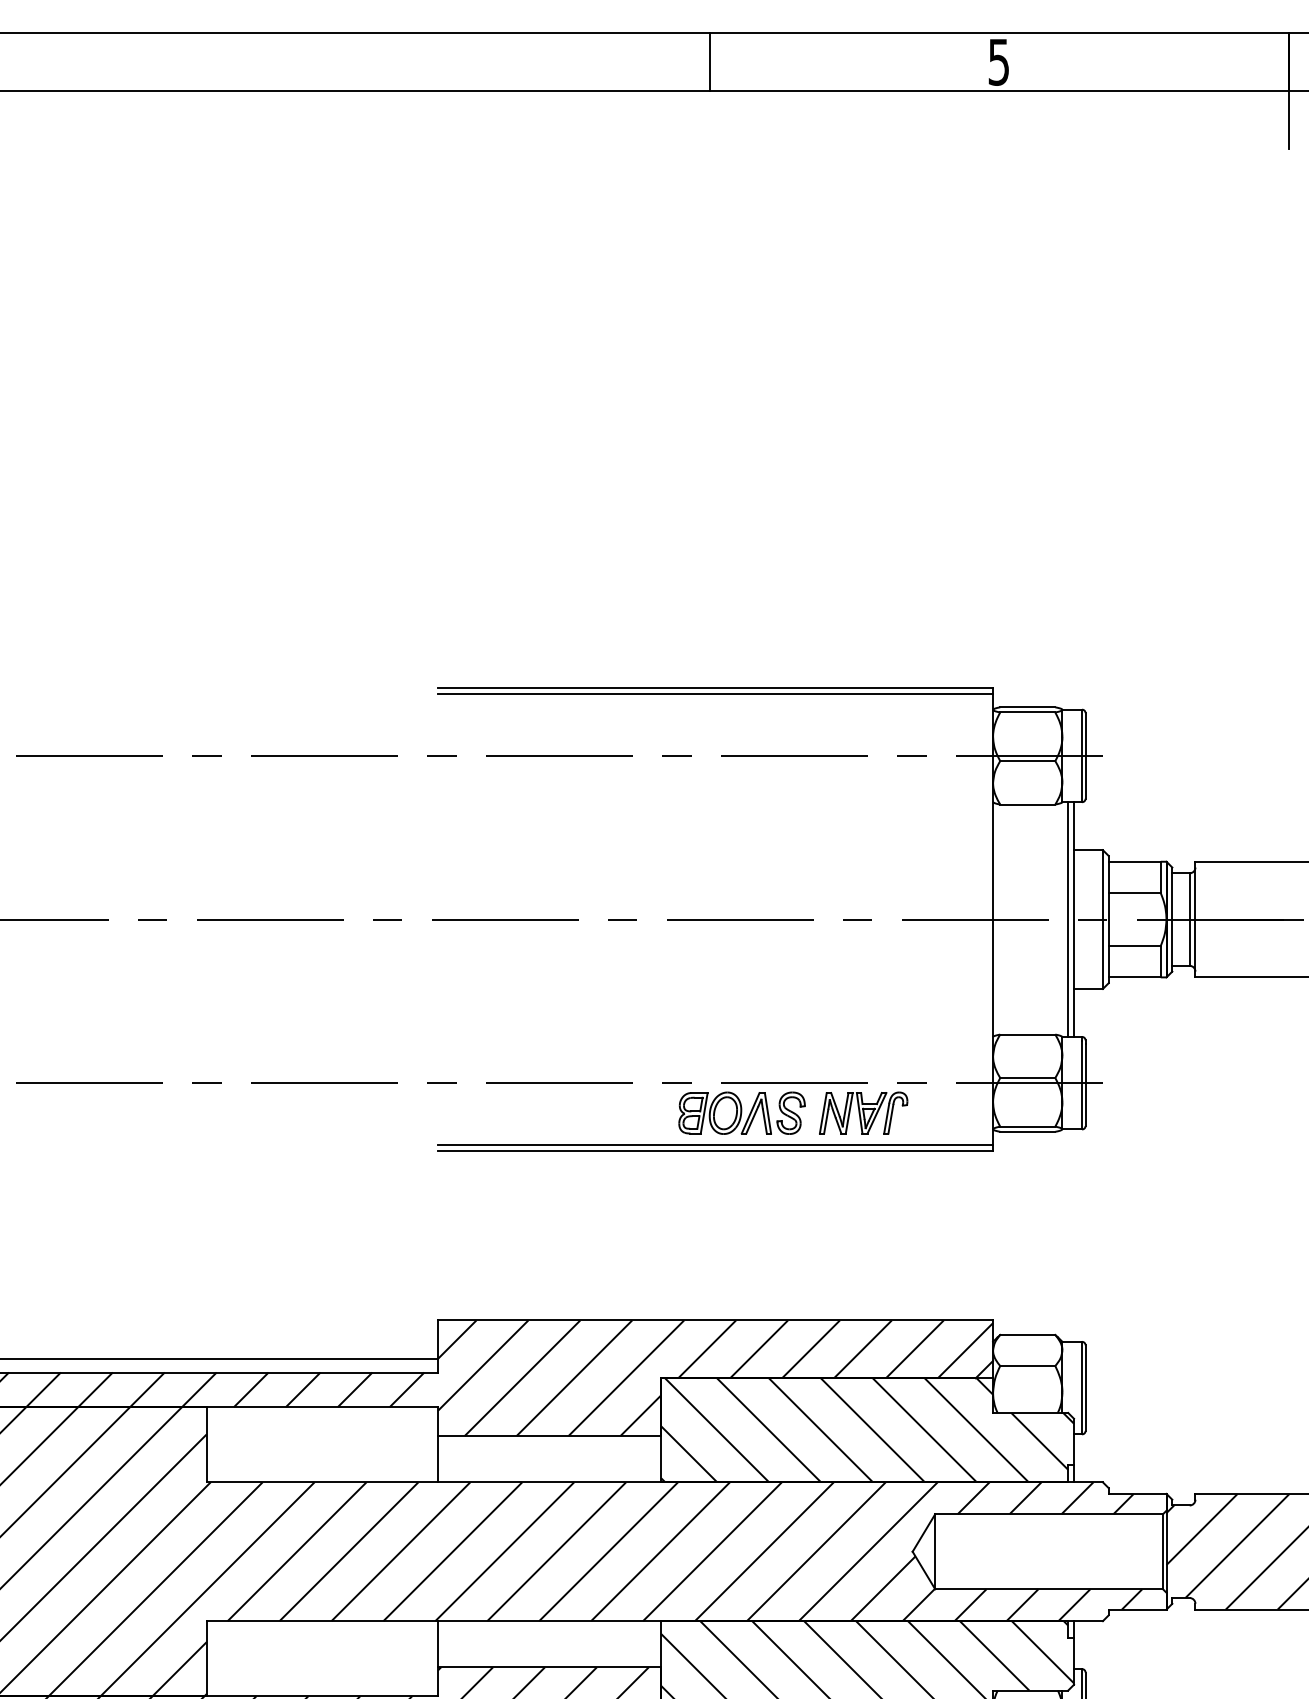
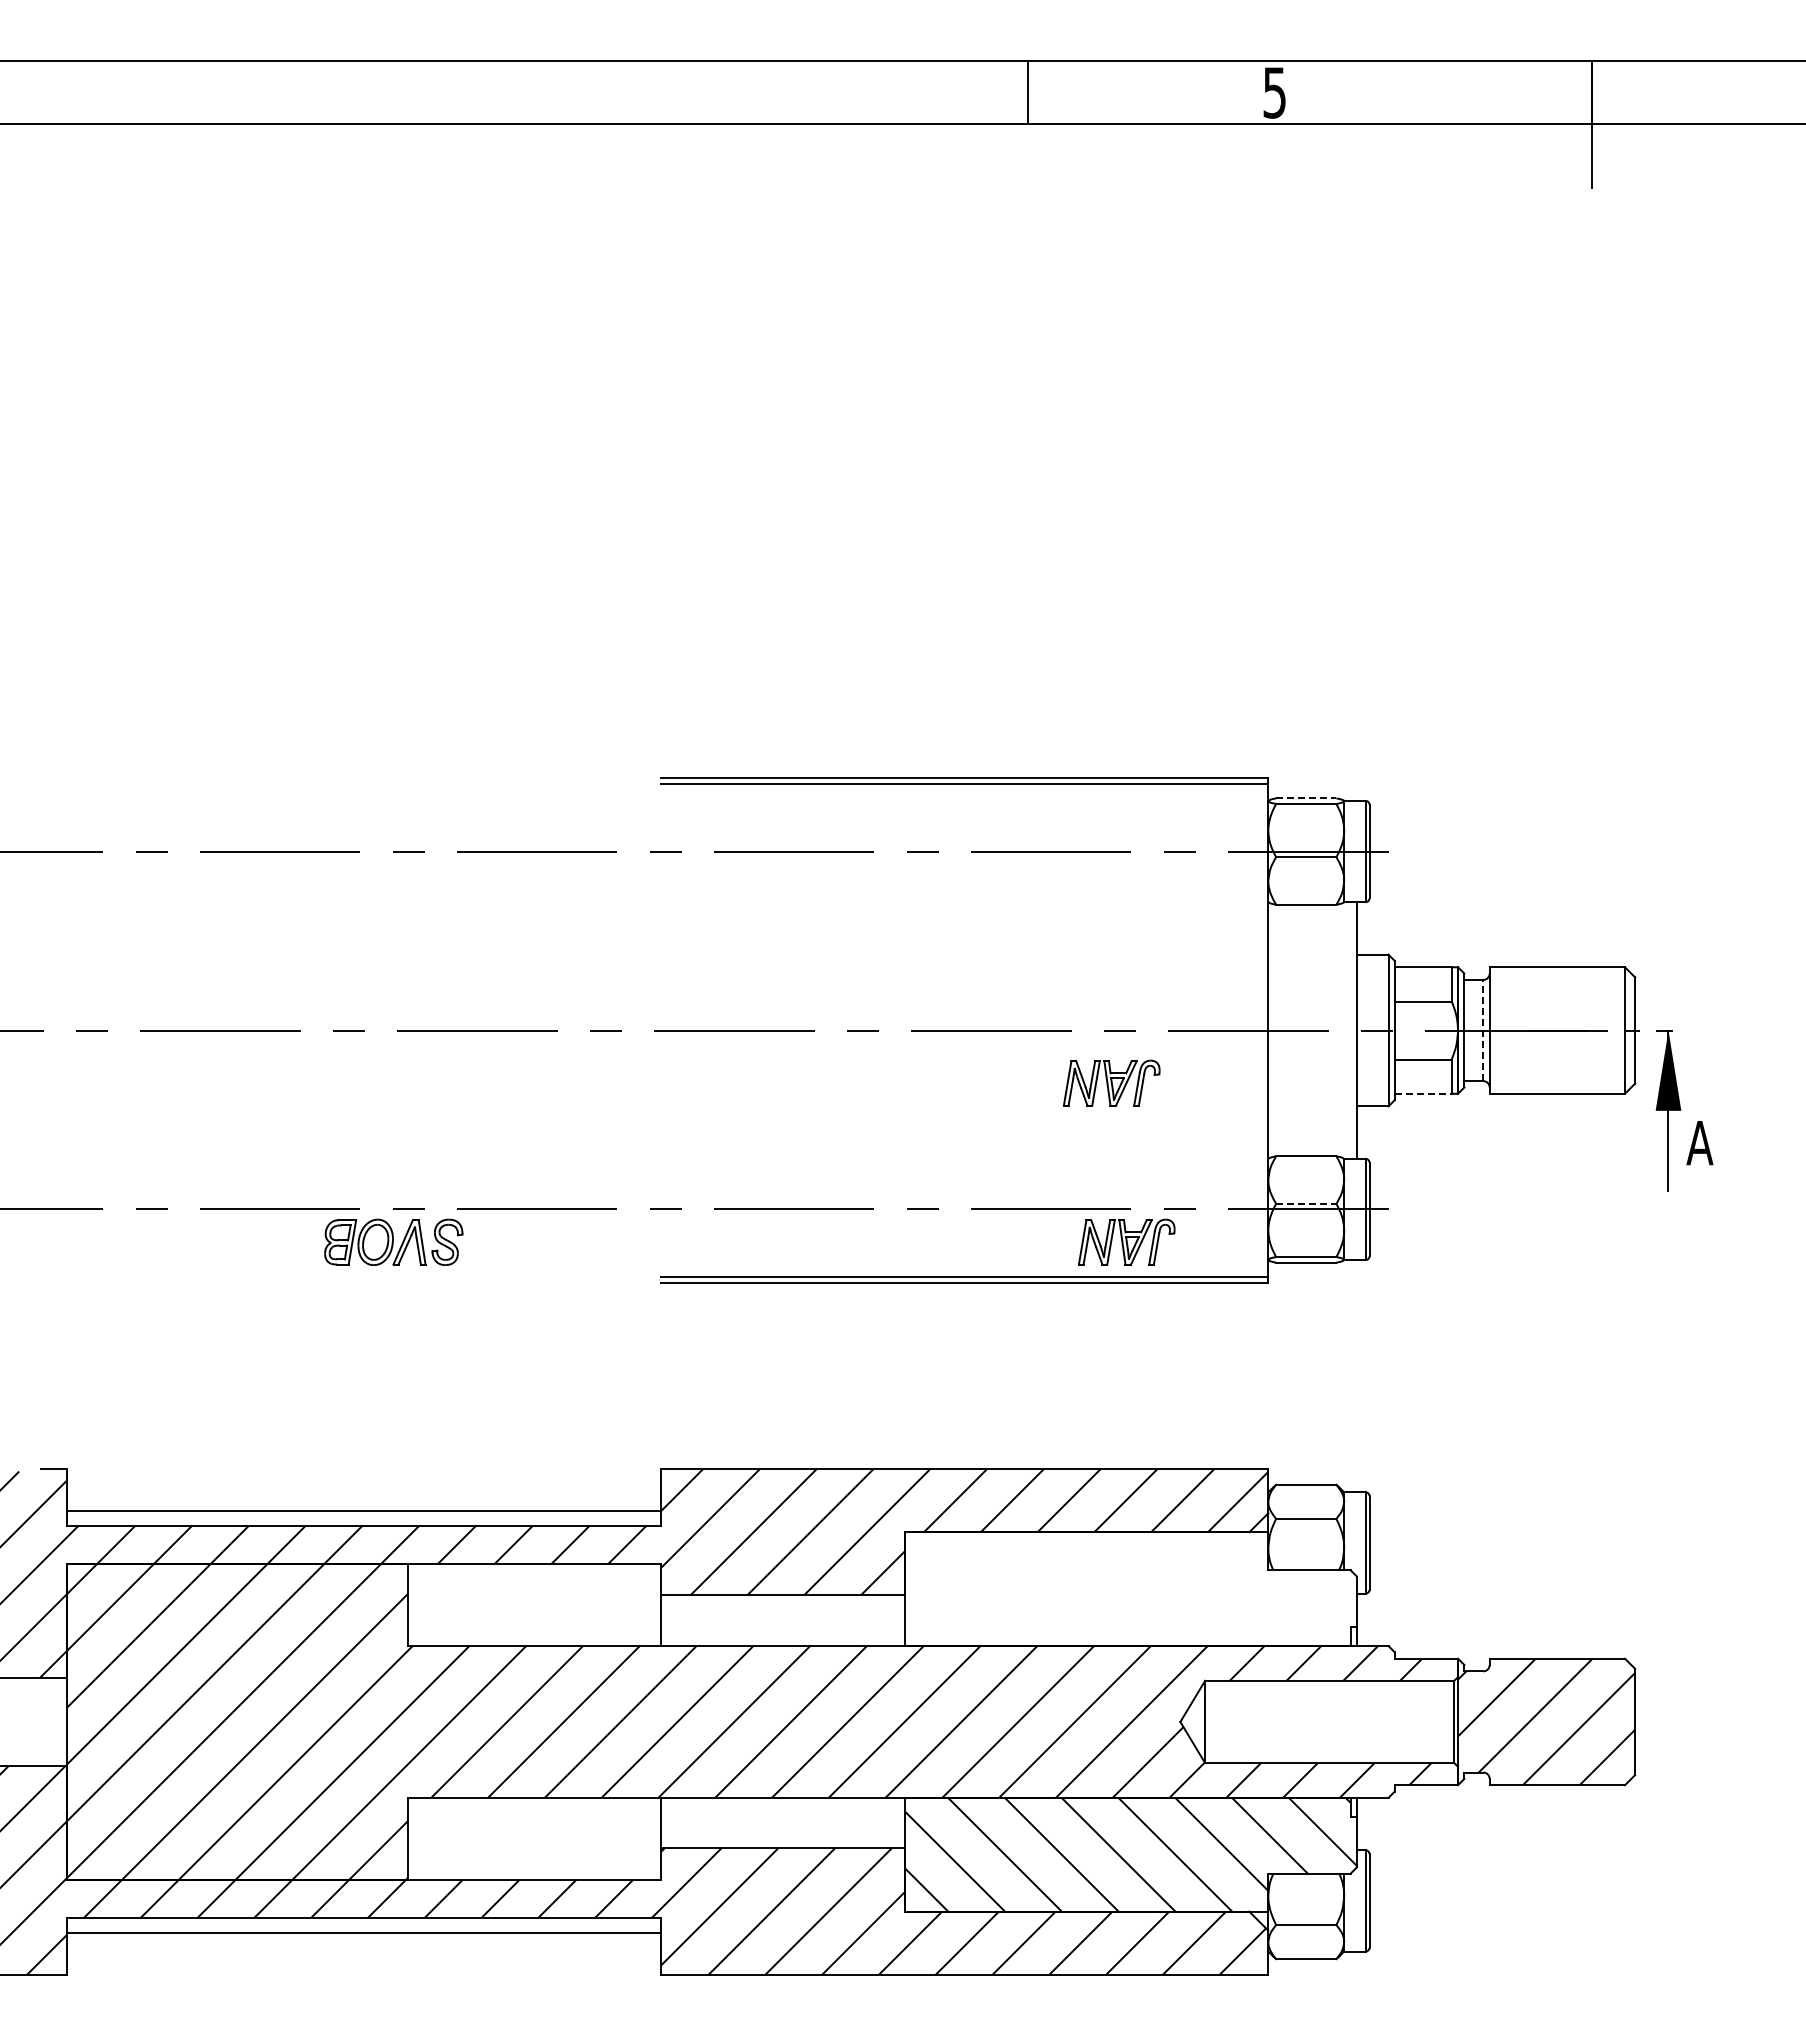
line: (710, 61) -> (1028, 92), moved
line: (1027, 707) -> (1306, 798), solid -> dashed
line: (1068, 919) -> (1350, 1030), removed
line: (1189, 919) -> (1483, 1030), solid -> dashed
part: (849, 967) -> (1111, 1082), added
line: (1134, 977) -> (1423, 1093), solid -> dashed
line: (1027, 1077) -> (1306, 1203), solid -> dashed
part: (741, 1112) -> (393, 1241), moved
hatch: (867, 1430) -> (1130, 1589), removed

